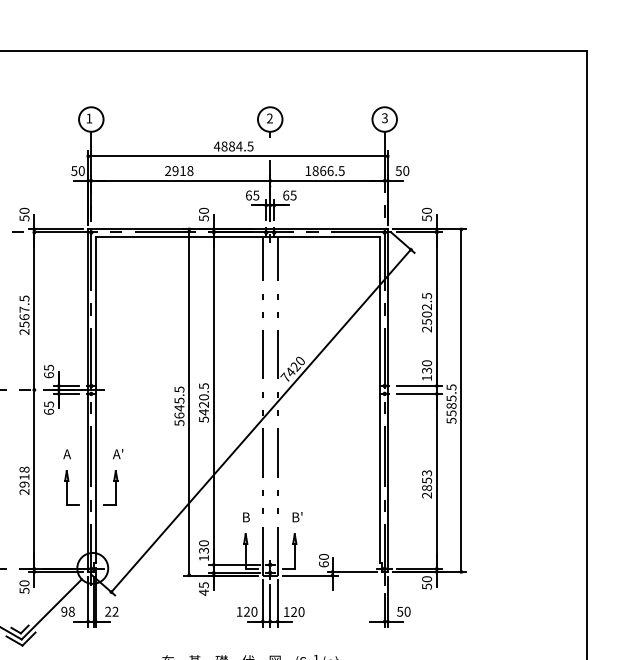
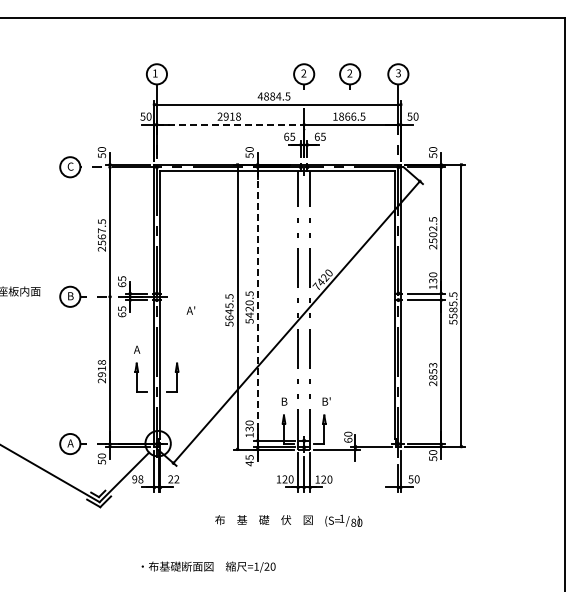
part: (326, 122) -> (350, 76), added
line: (180, 180) -> (230, 124), solid -> dashed
line: (213, 399) -> (257, 304), solid -> dashed
text: (117, 453) -> (190, 310), moved

